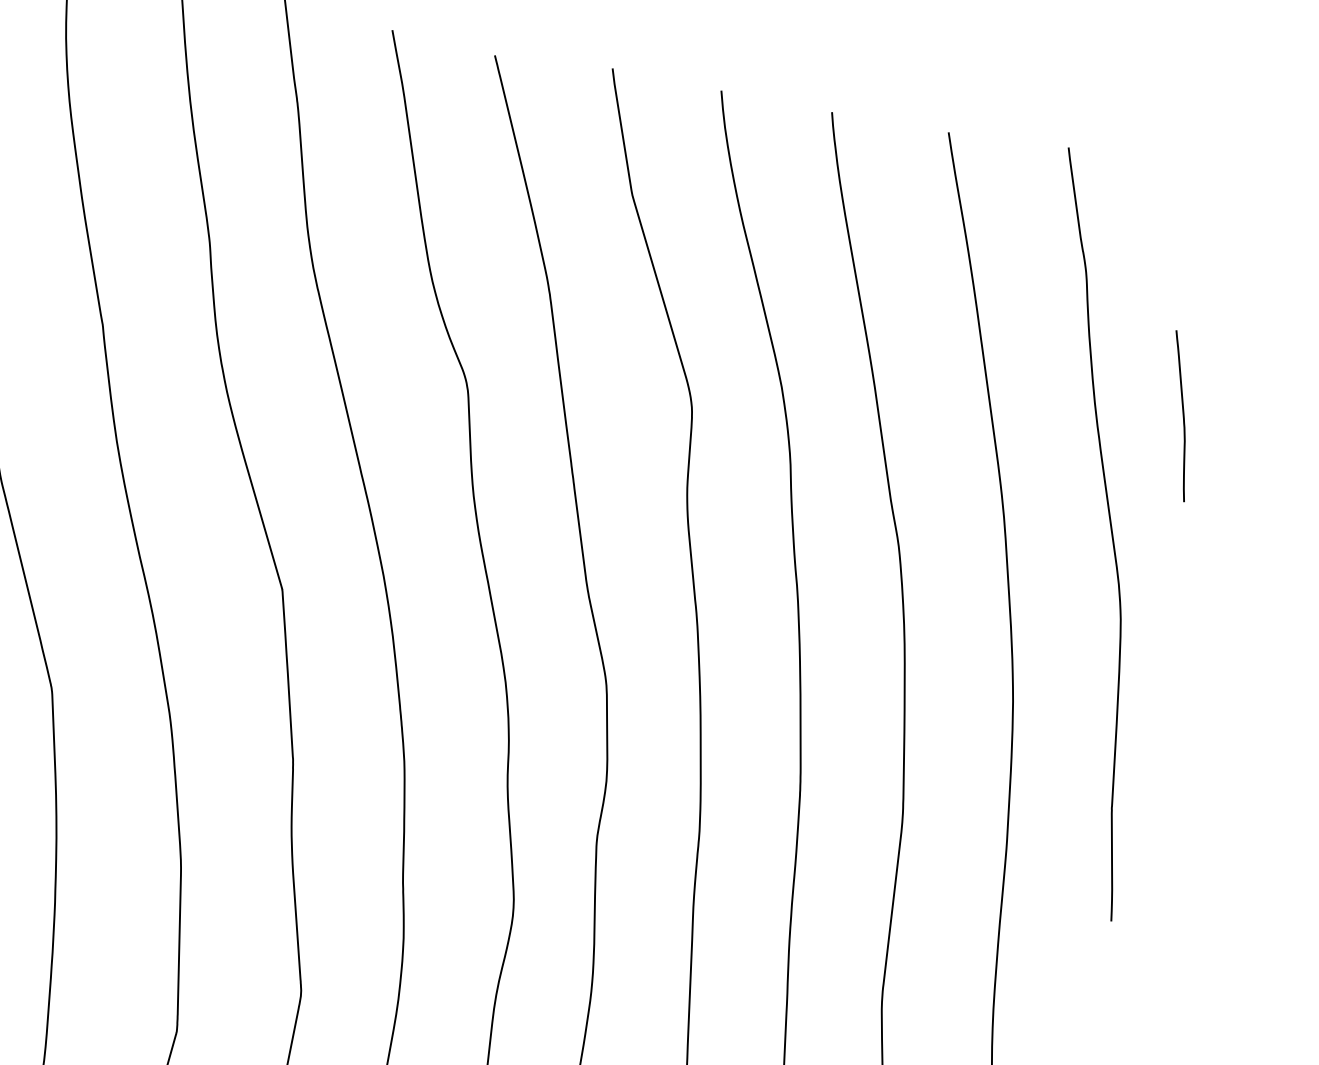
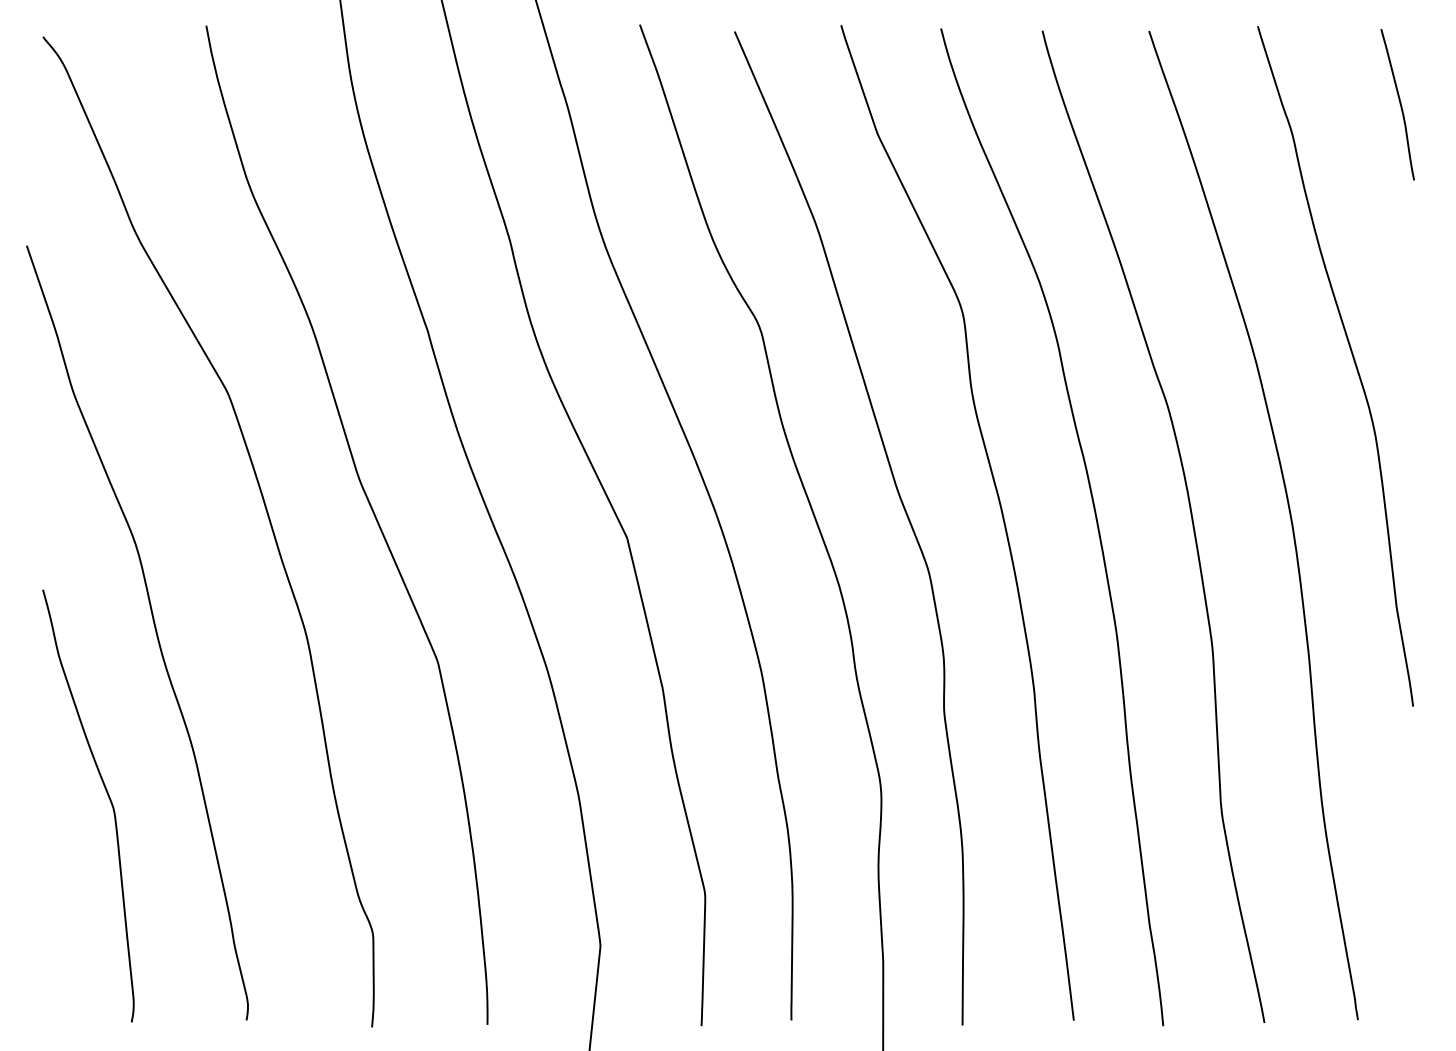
curve: (1182, 416) -> (1399, 104), moved

